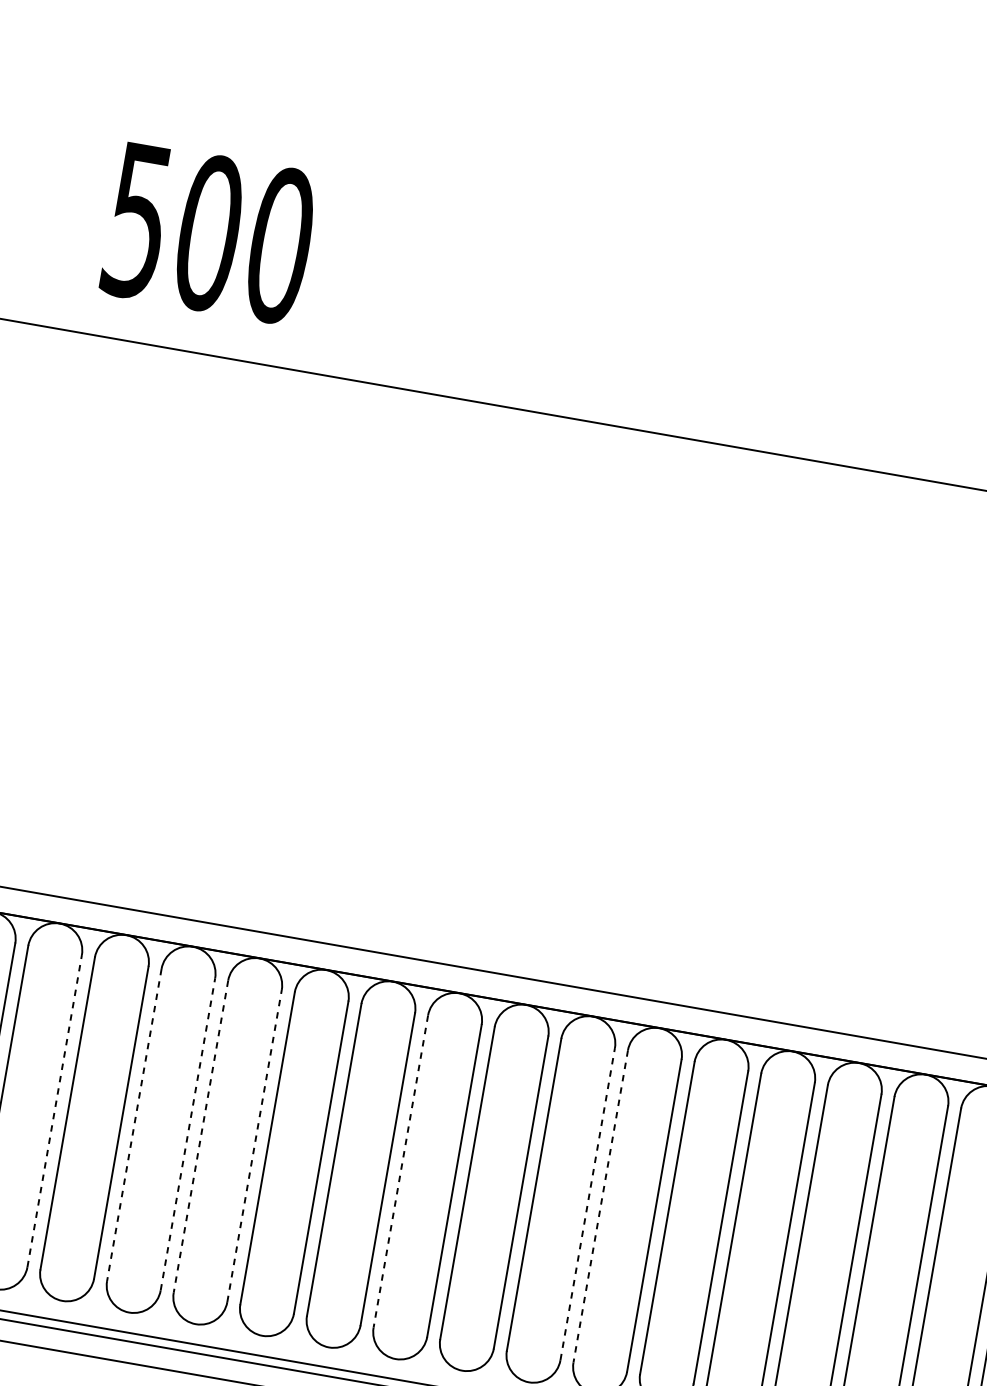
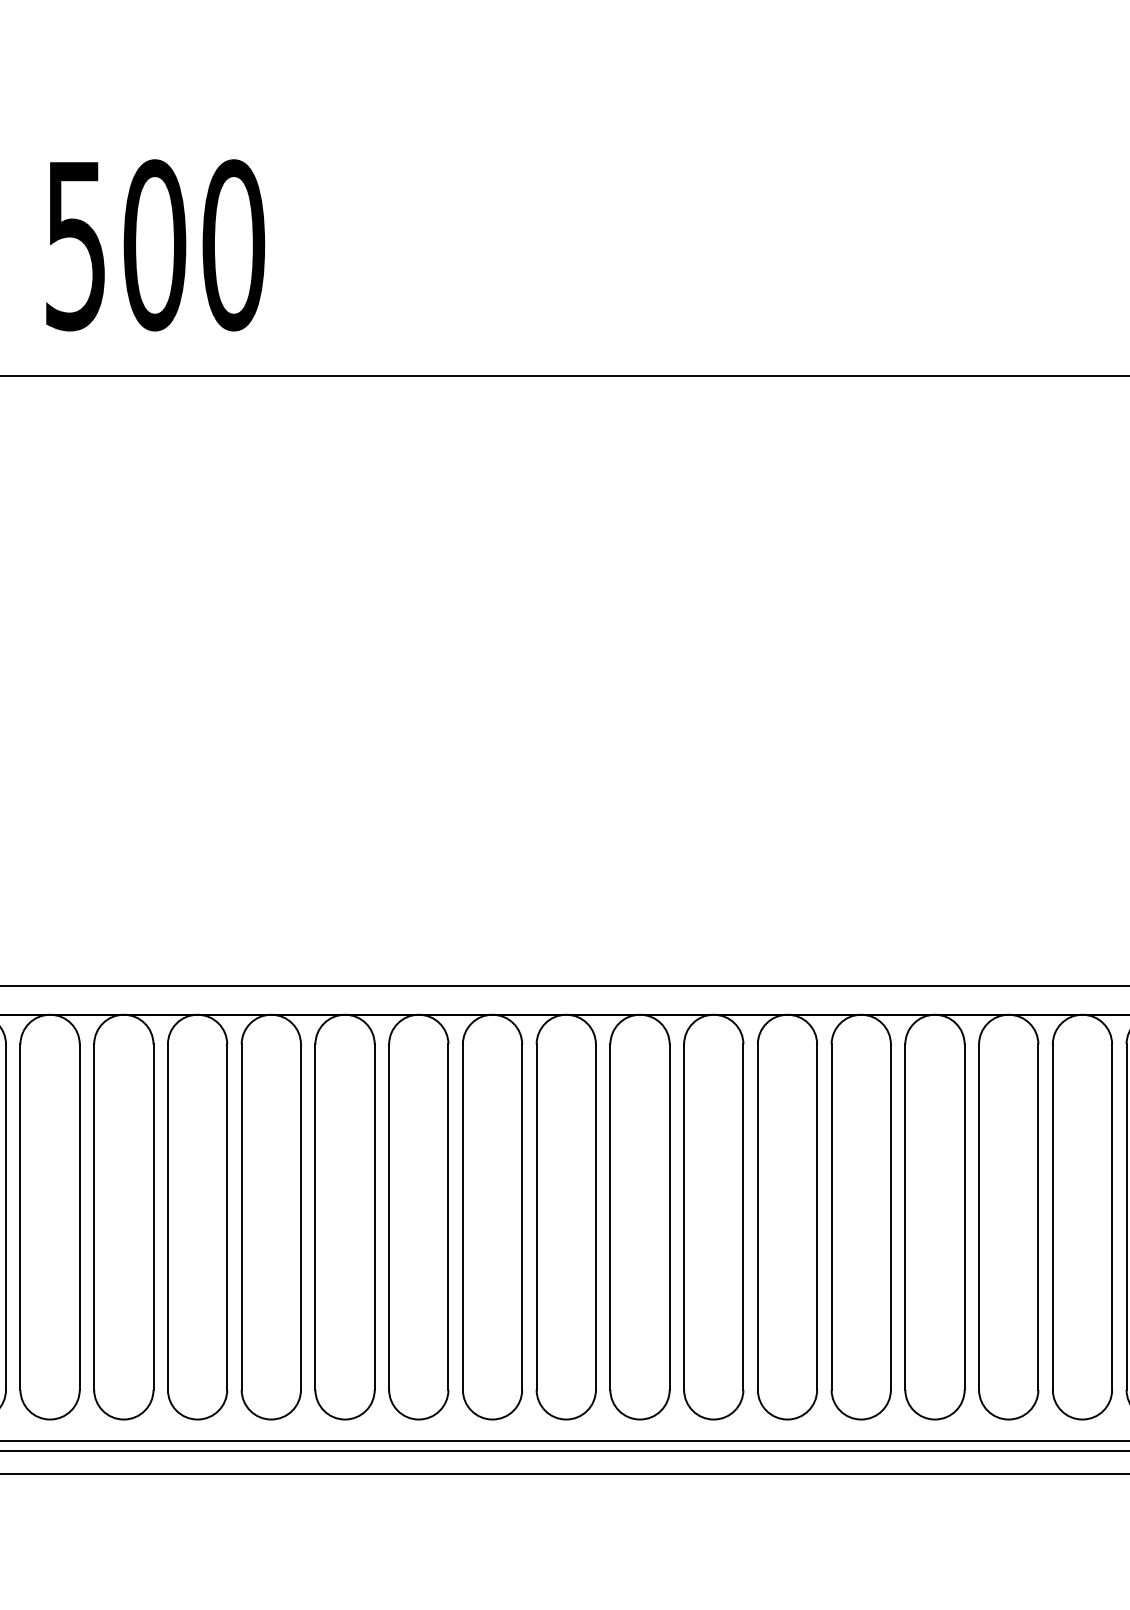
line: (54, 1111) -> (153, 1217), dashed -> solid
line: (134, 1125) -> (241, 1217), dashed -> solid
line: (187, 1134) -> (300, 1217), dashed -> solid
line: (201, 1136) -> (315, 1217), dashed -> solid
line: (254, 1146) -> (374, 1217), dashed -> solid
line: (400, 1171) -> (536, 1217), dashed -> solid
line: (587, 1204) -> (743, 1217), dashed -> solid
line: (600, 1206) -> (757, 1217), dashed -> solid

